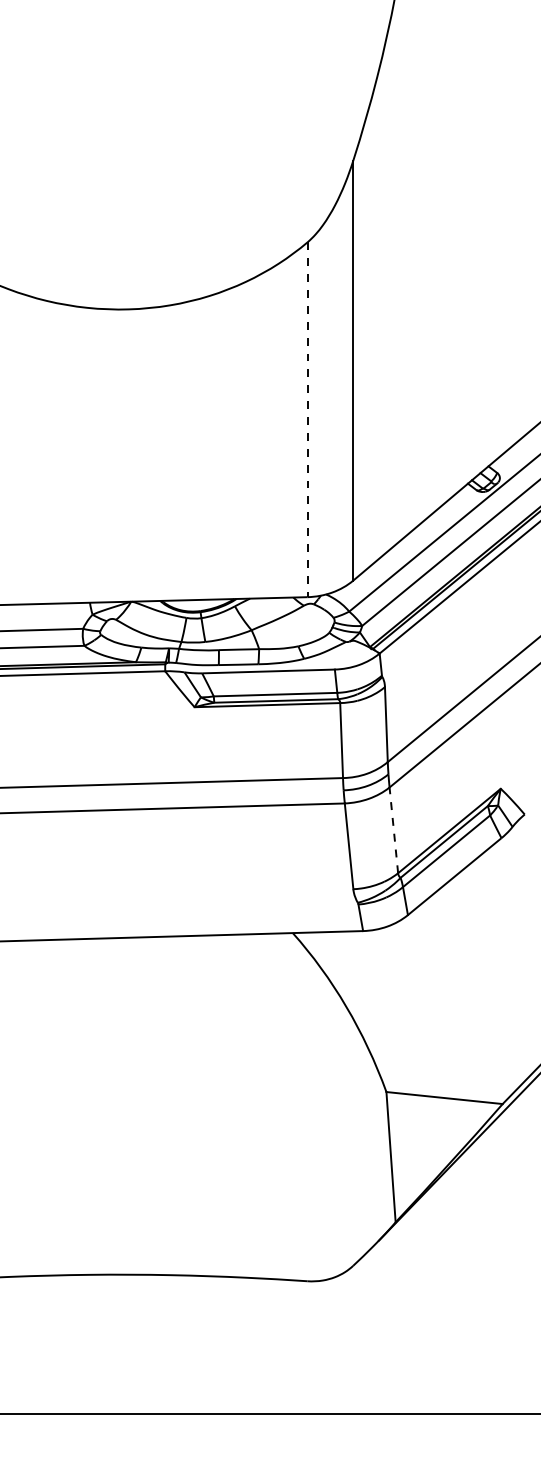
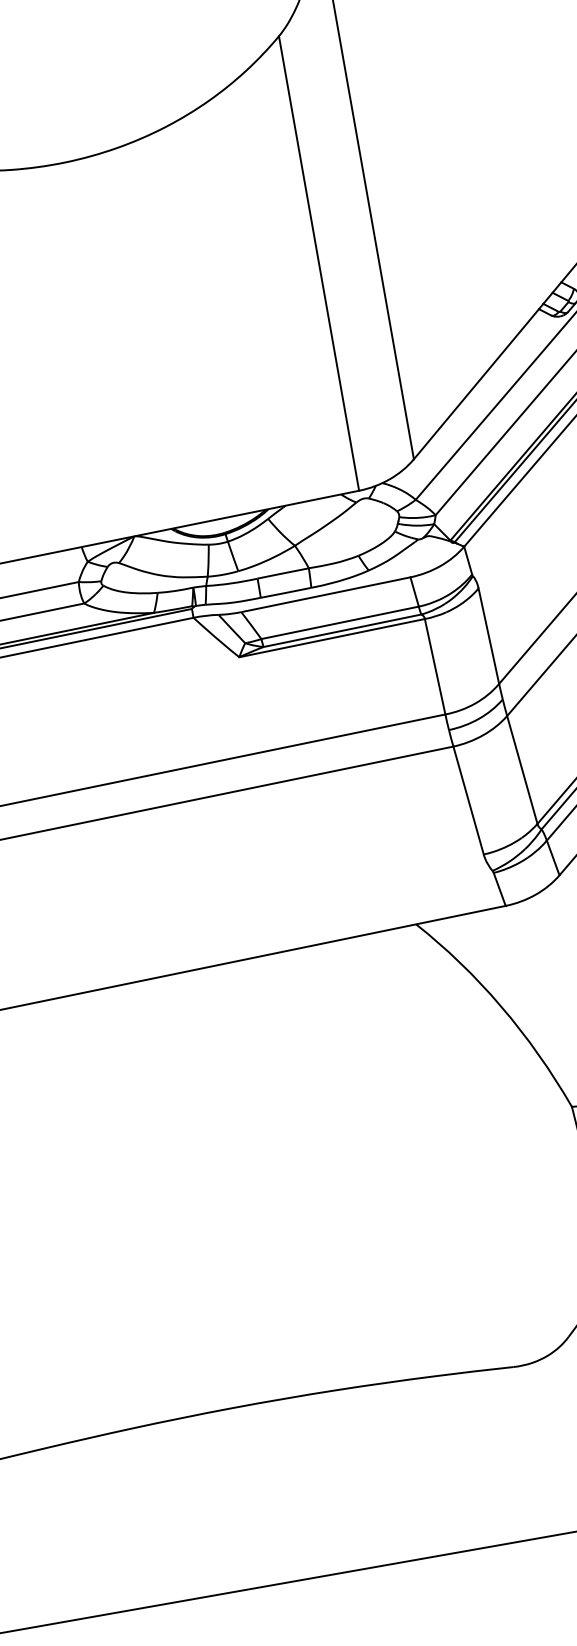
line: (307, 420) -> (319, 264), dashed -> solid
line: (393, 829) -> (521, 768), dashed -> solid

